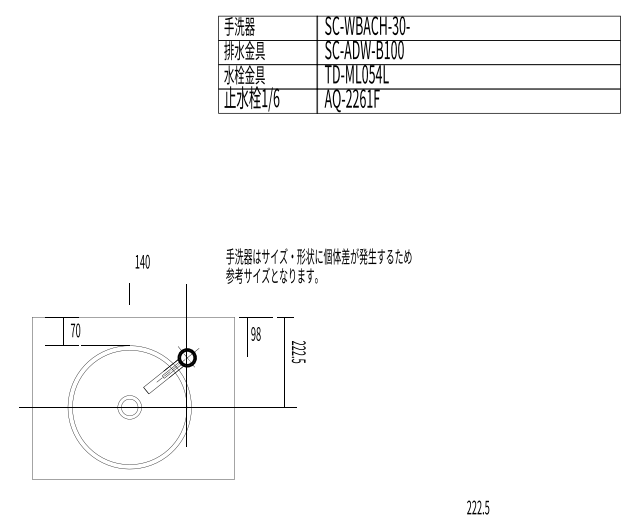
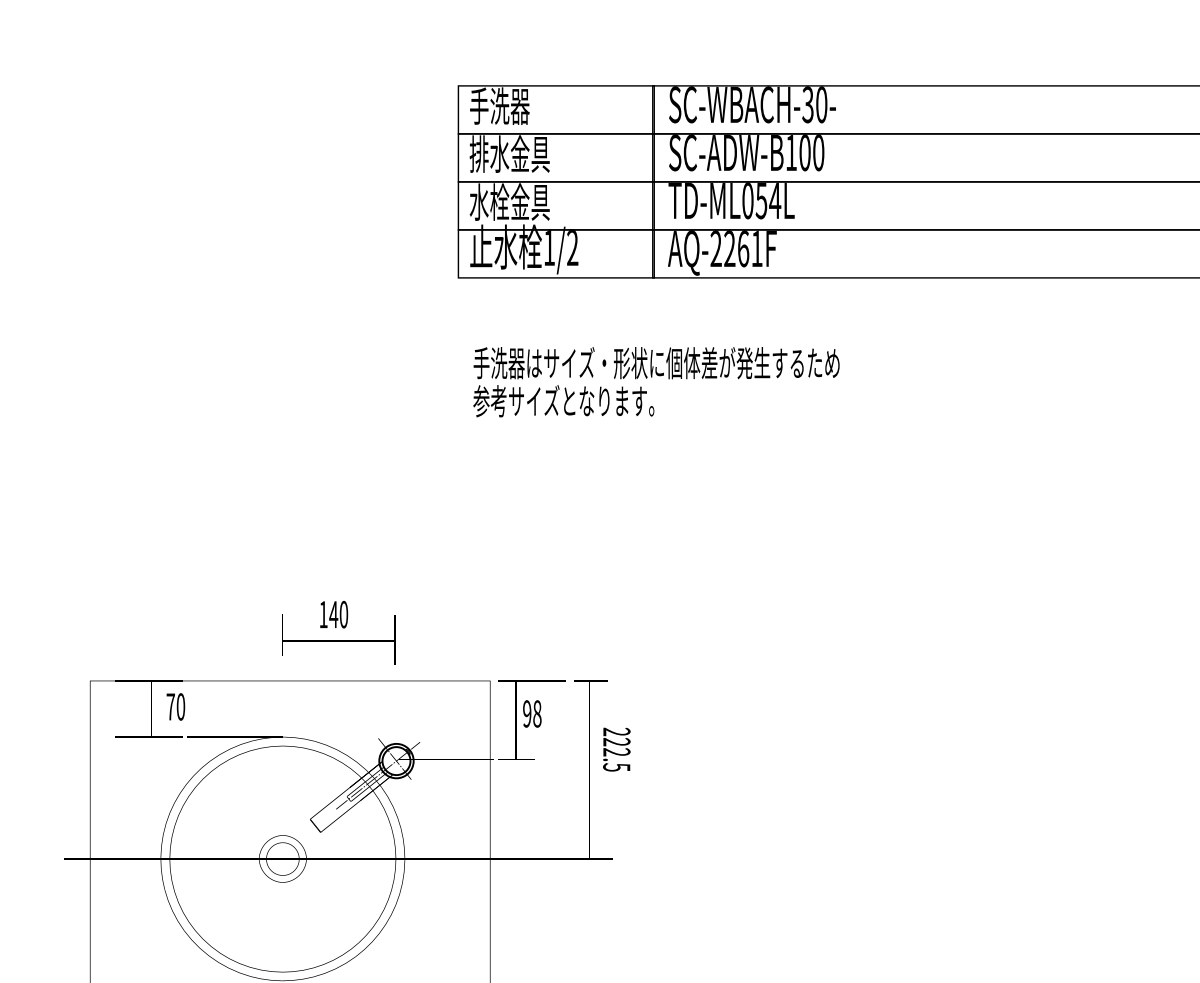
text: (276, 97) -> (572, 246), 1/6 -> 1/2
text: (142, 261) -> (333, 614), moved
text: (318, 265) -> (655, 381), moved

